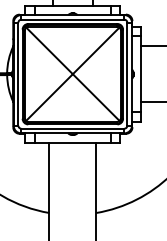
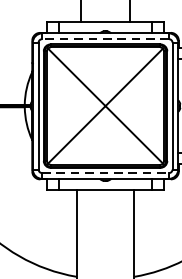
line: (72, 19) -> (105, 38), solid -> dashed
line: (72, 128) -> (105, 172), solid -> dashed

